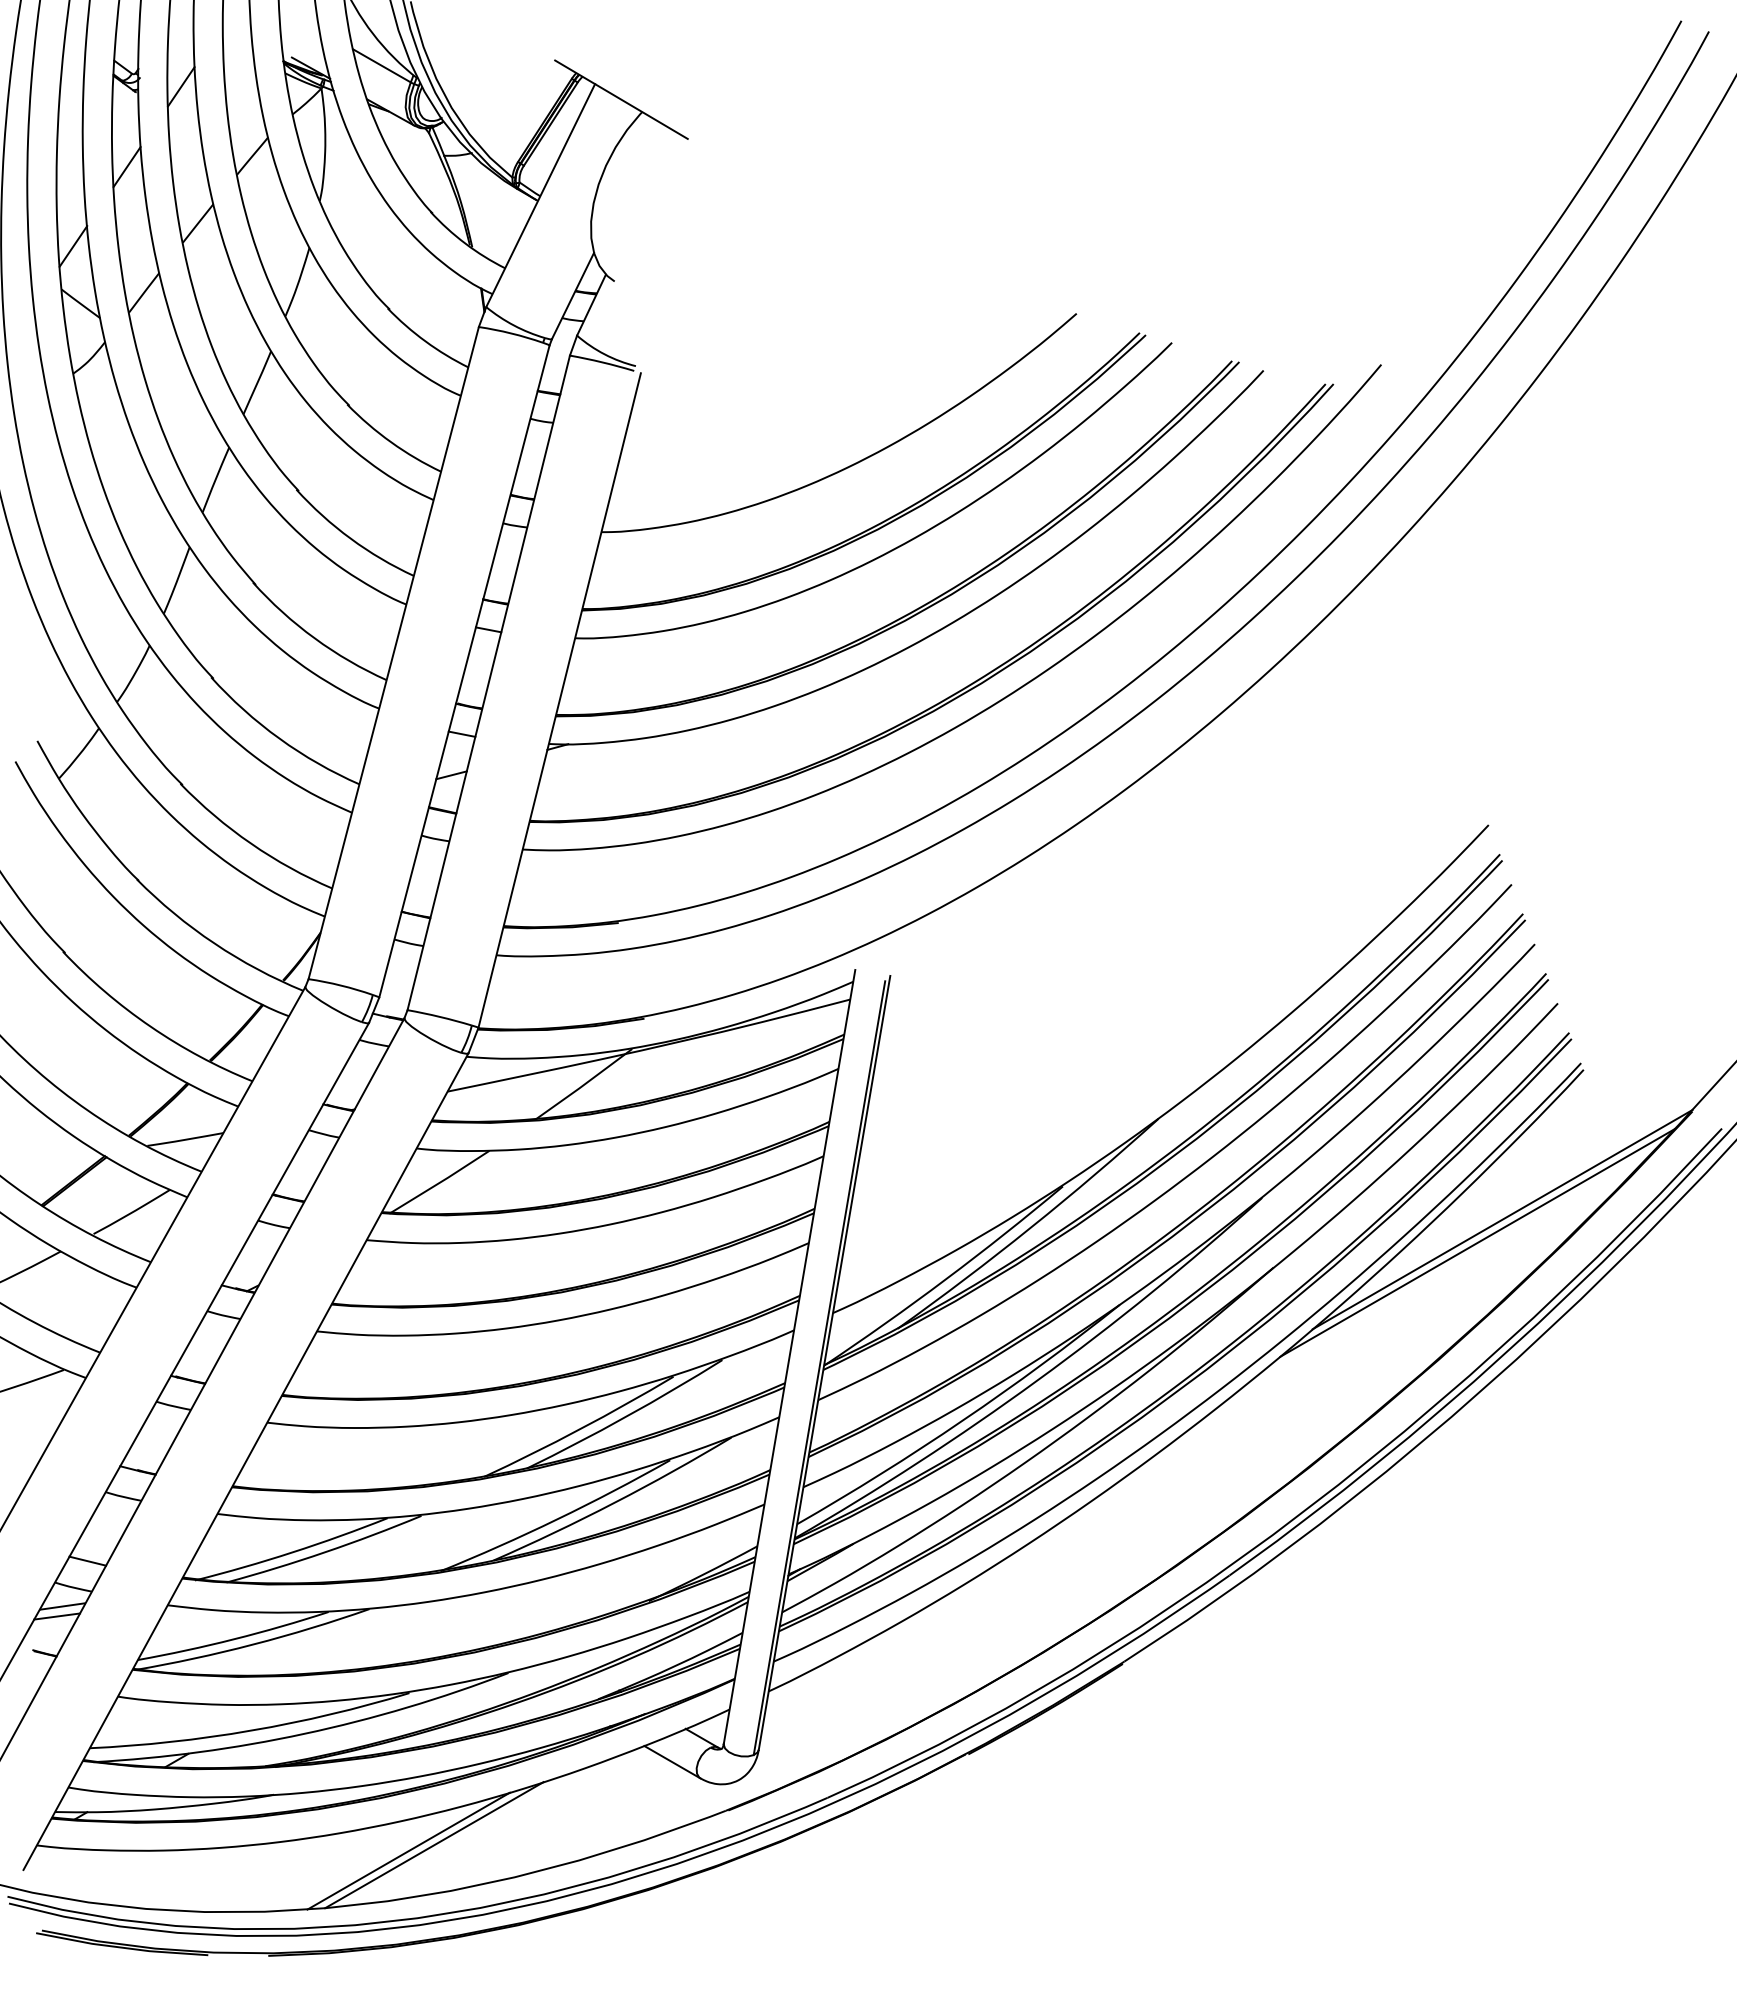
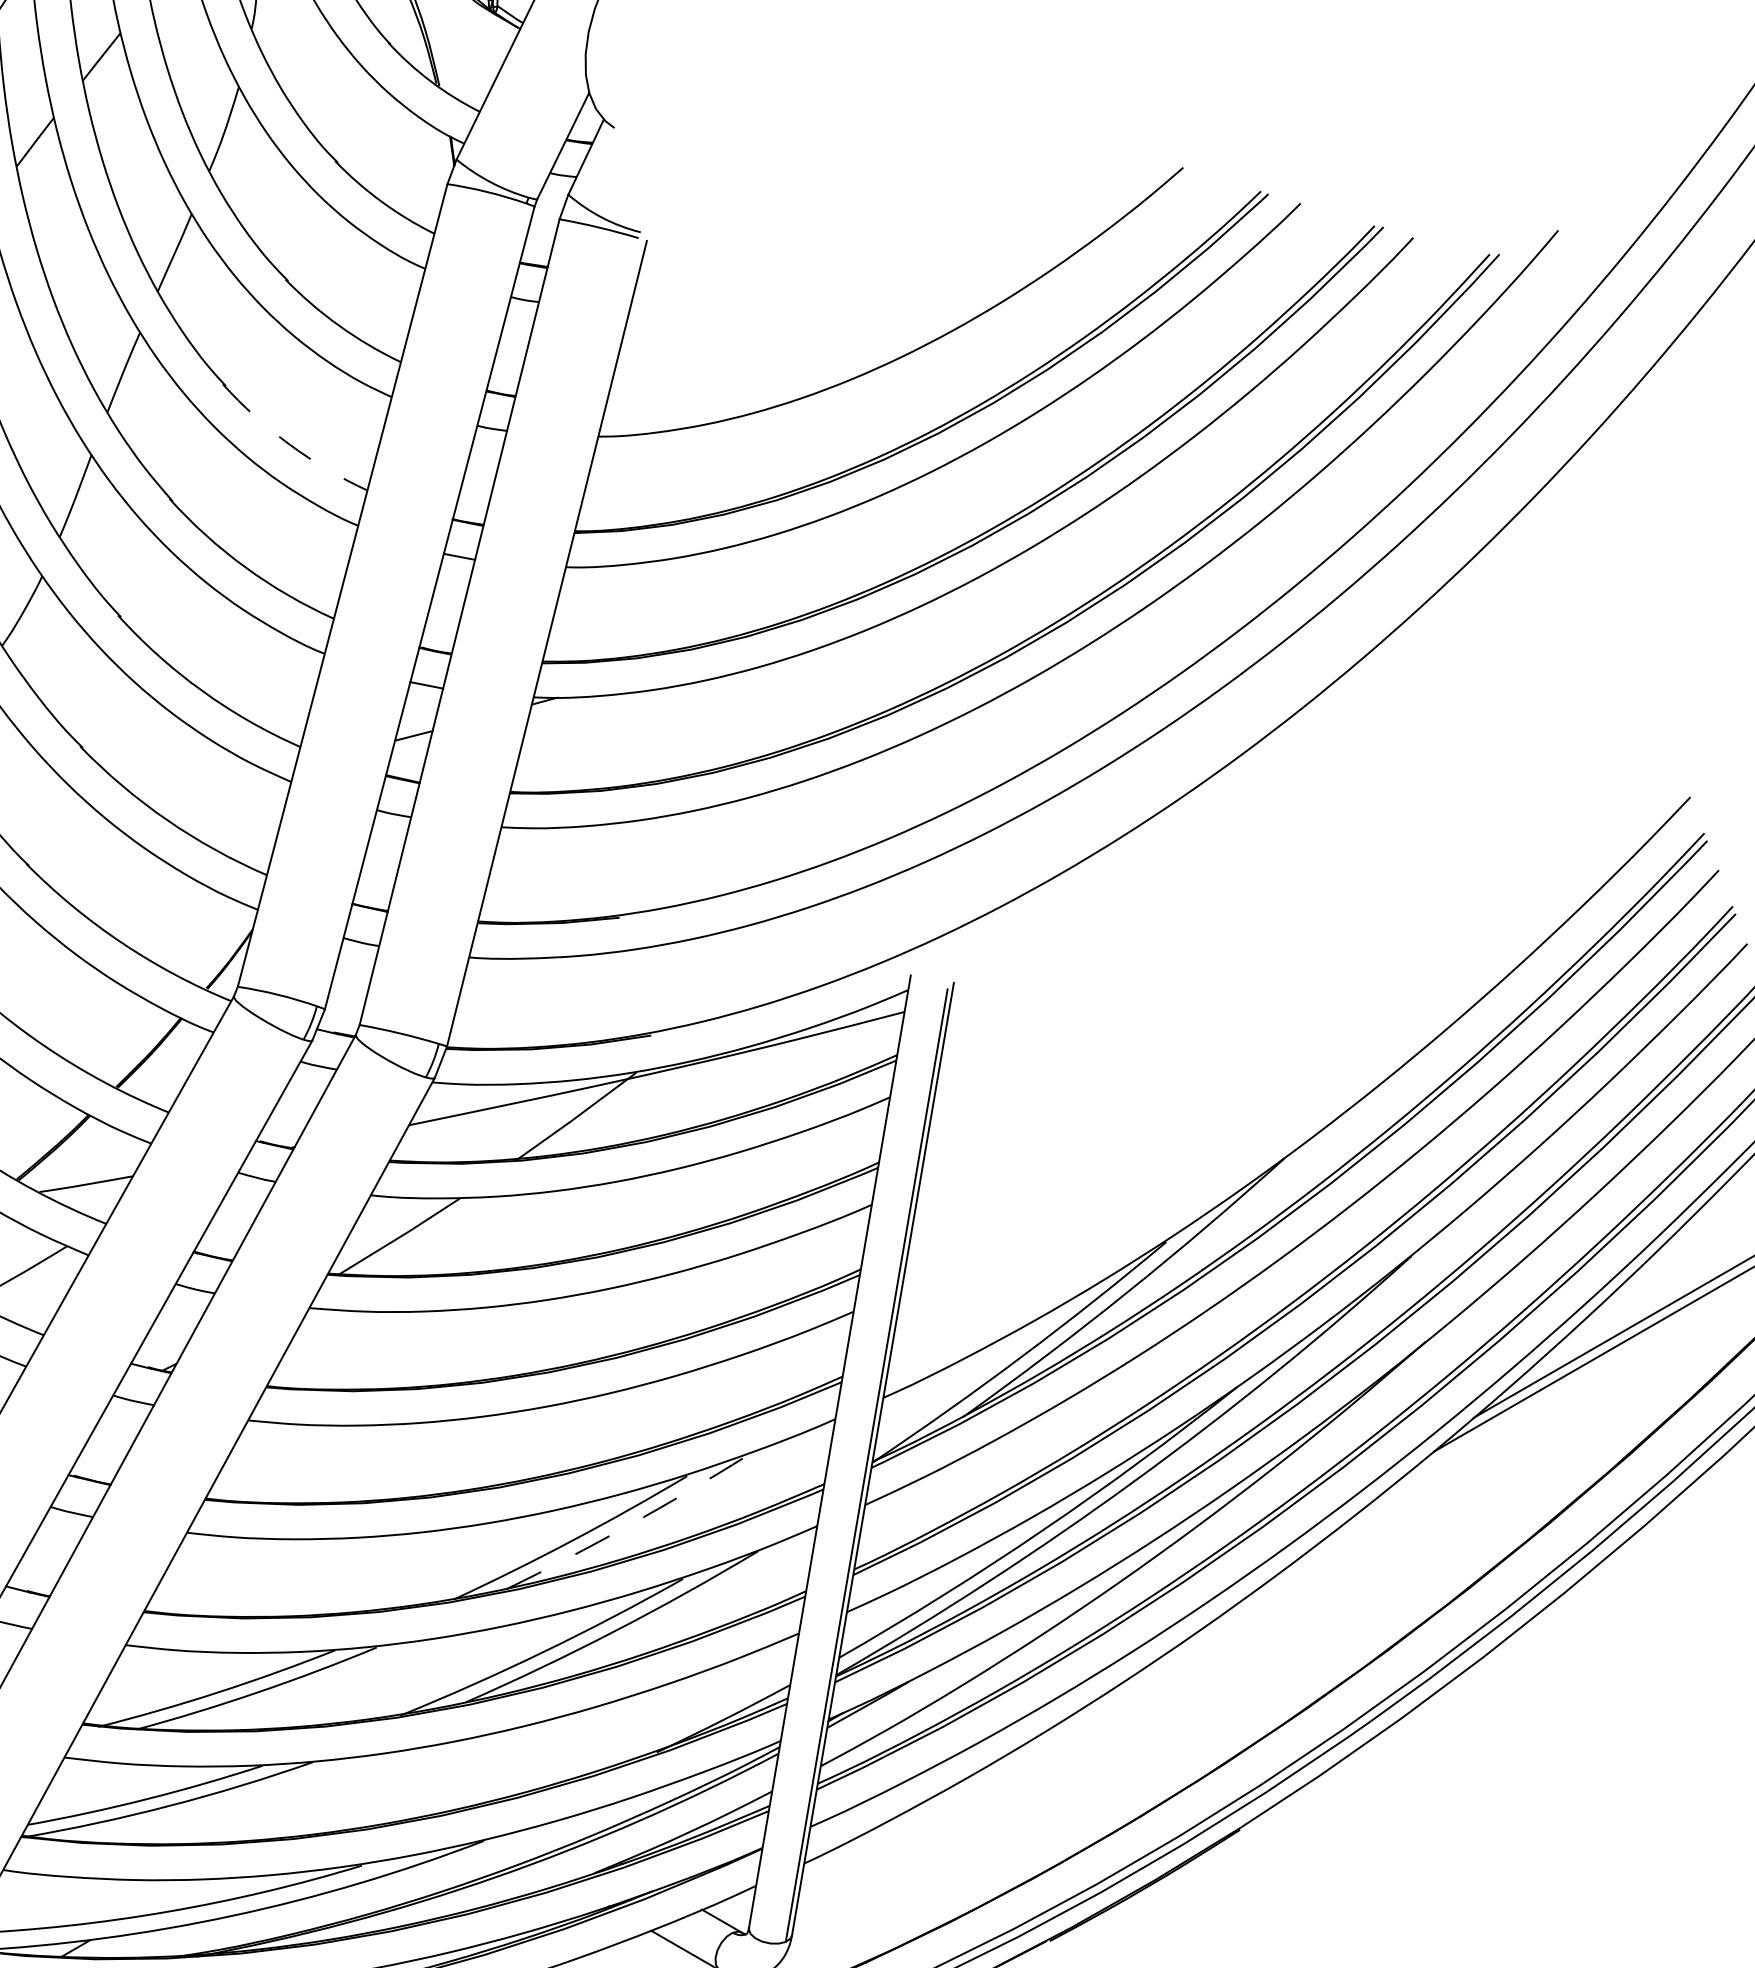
arc: (350, 538) -> (289, 444), solid -> dashed
arc: (626, 1416) -> (629, 1525), solid -> dashed

